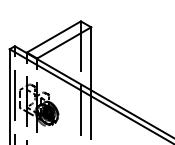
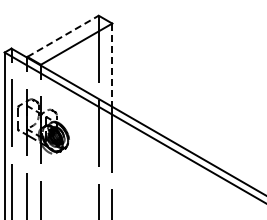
line: (54, 37) -> (63, 36), solid -> dashed
line: (91, 59) -> (112, 65), solid -> dashed

